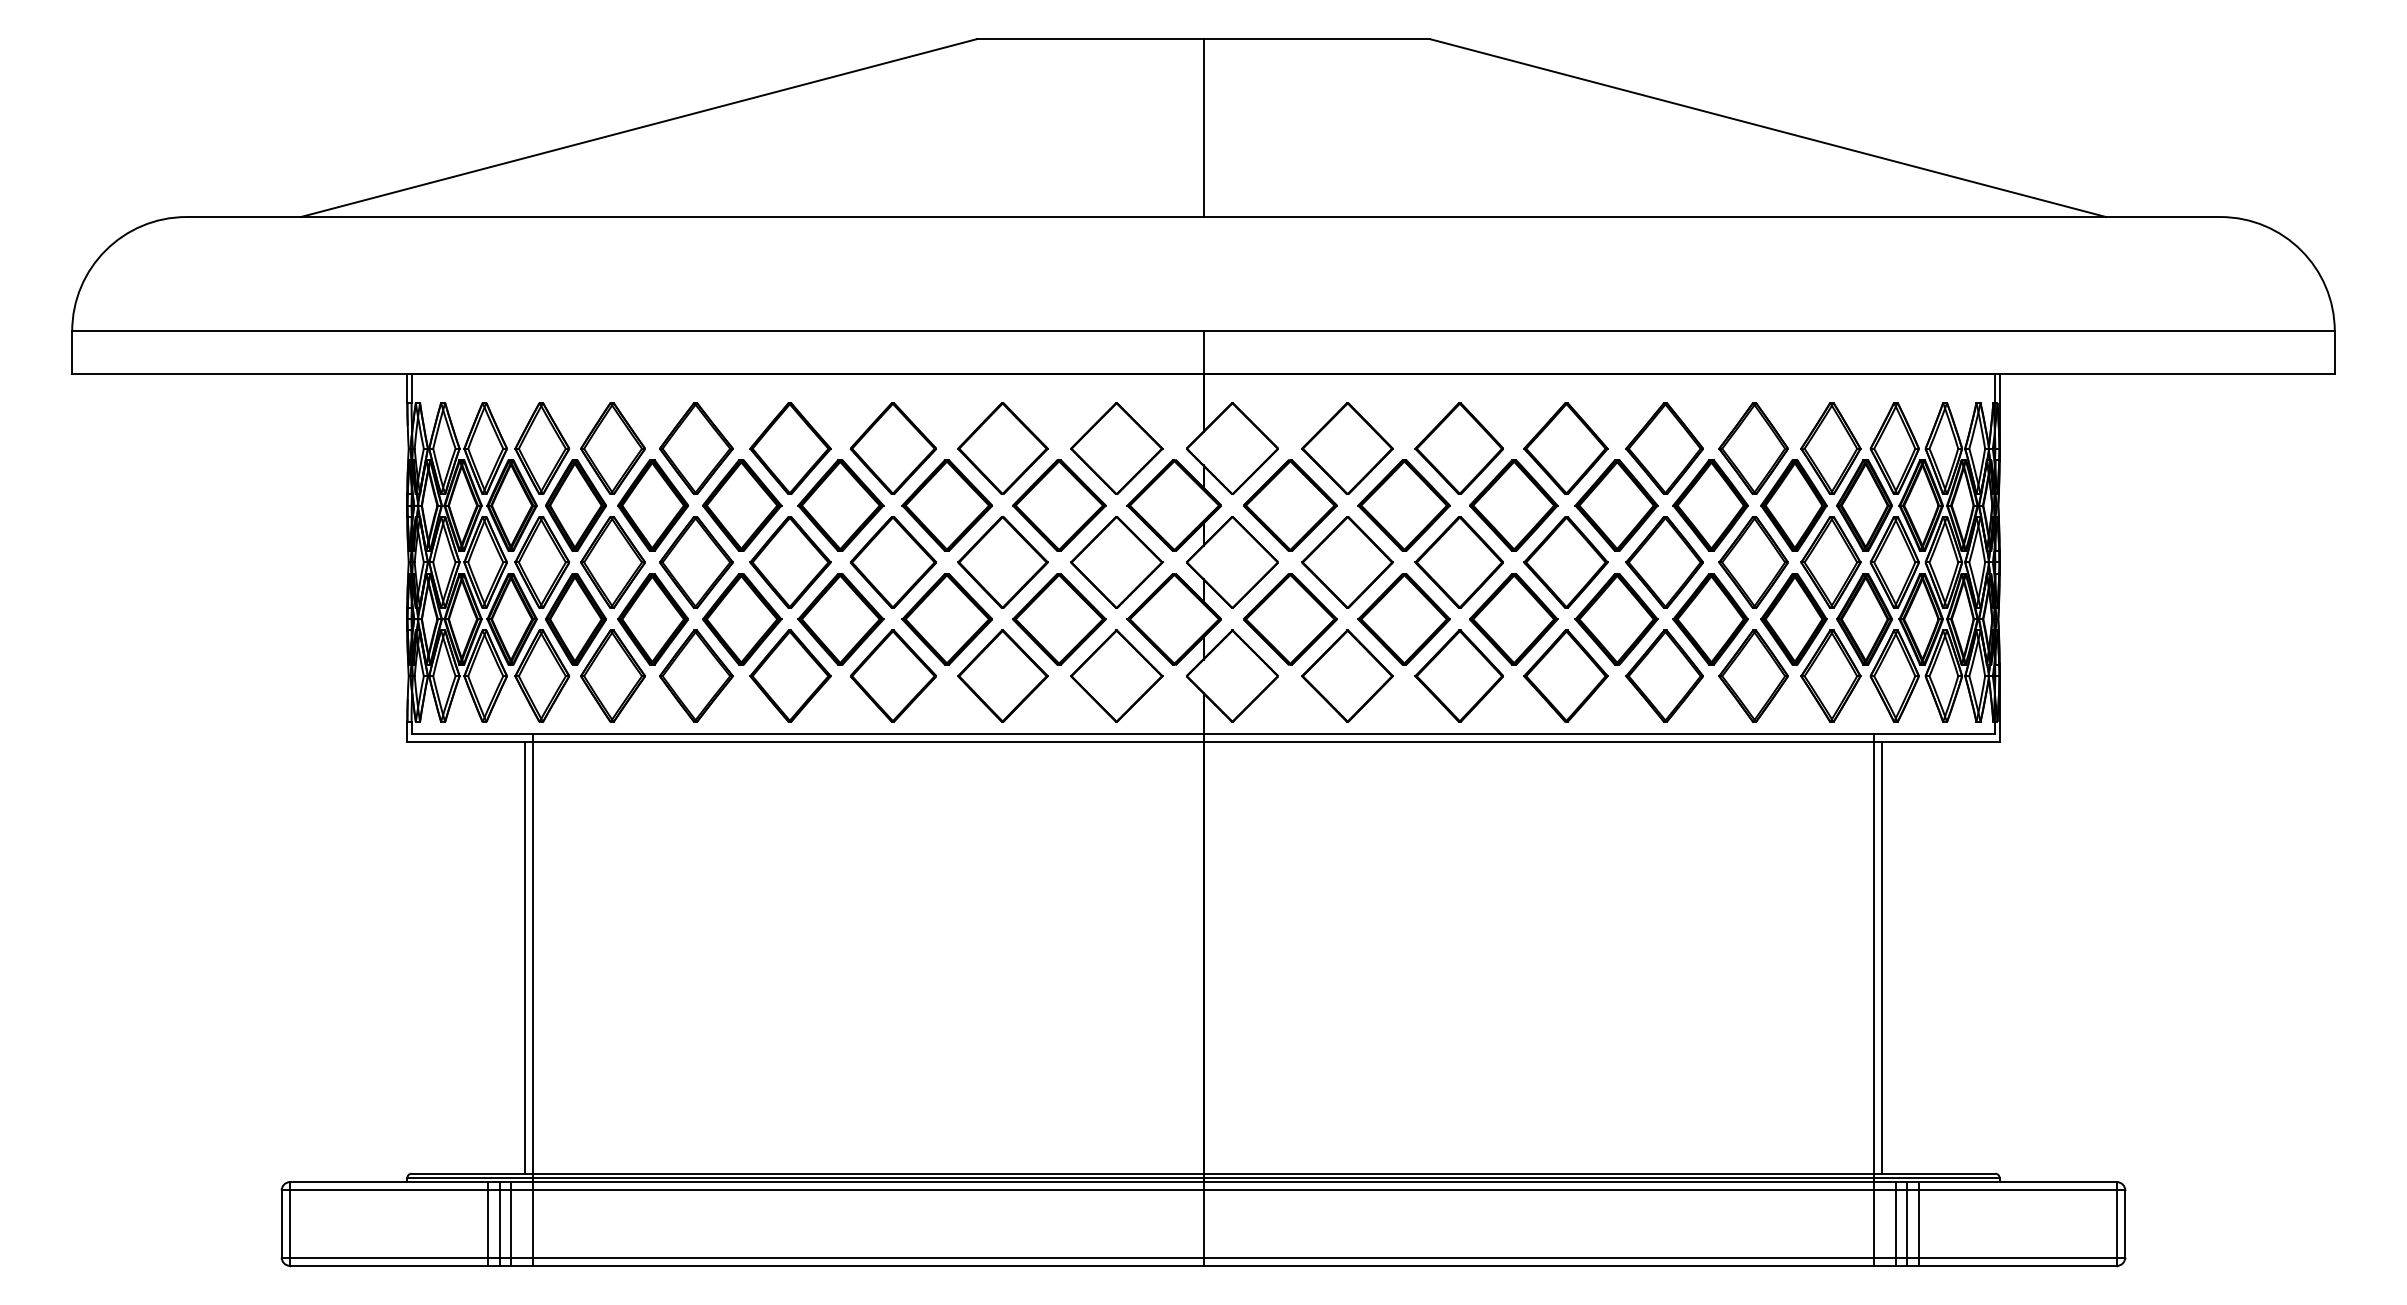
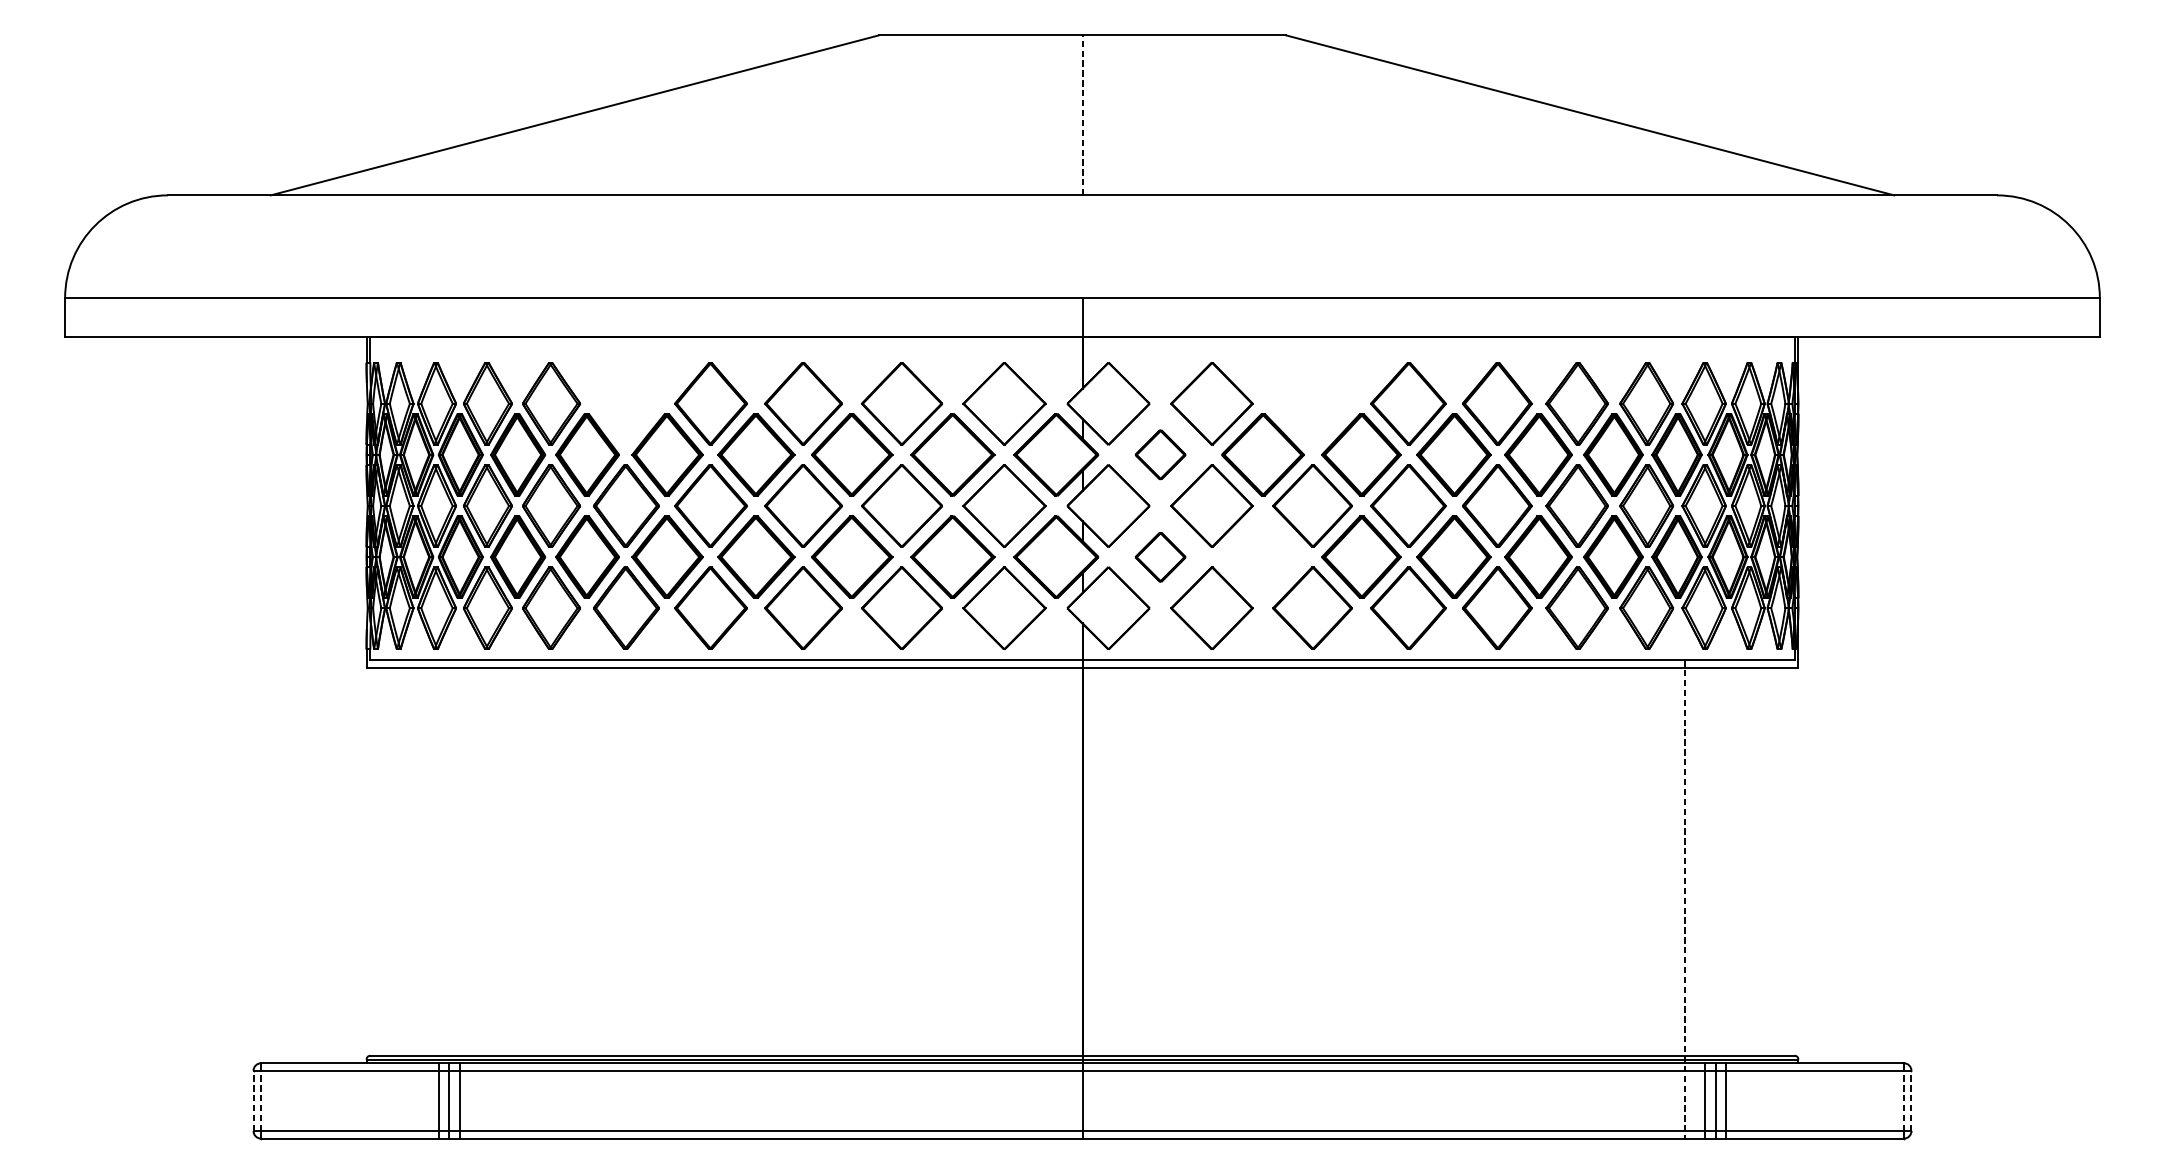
line: (1203, 128) -> (1082, 115), solid -> dashed
part: (696, 448) -> (626, 403), removed
part: (1458, 448) -> (1311, 403), removed
part: (1290, 505) -> (1160, 454), size x0.6
part: (1290, 619) -> (1160, 557), size x0.6
part: (1403, 619) -> (1262, 557), removed
line: (524, 957) -> (471, 861), removed
line: (1882, 957) -> (1693, 861), removed
line: (533, 999) -> (479, 899), removed
line: (1873, 999) -> (1685, 899), solid -> dashed
line: (281, 1224) -> (253, 1101), solid -> dashed
line: (290, 1224) -> (261, 1101), solid -> dashed
line: (2116, 1224) -> (1903, 1101), solid -> dashed
line: (2125, 1224) -> (1911, 1101), solid -> dashed

